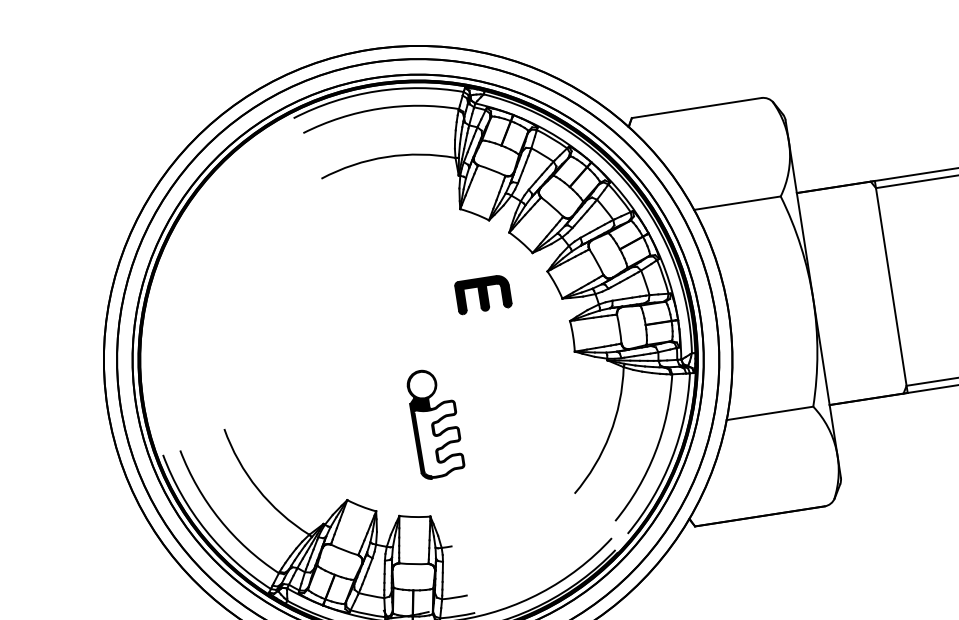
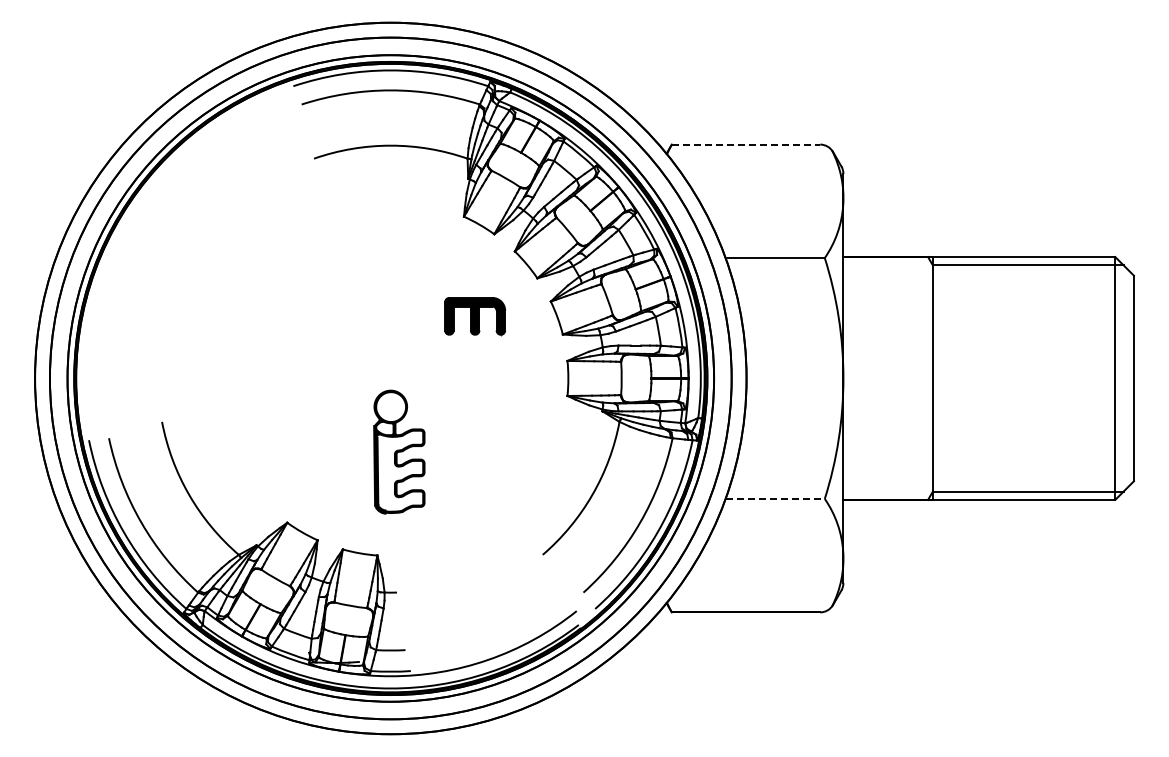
line: (697, 107) -> (746, 144), solid -> dashed
line: (770, 413) -> (775, 498), solid -> dashed

